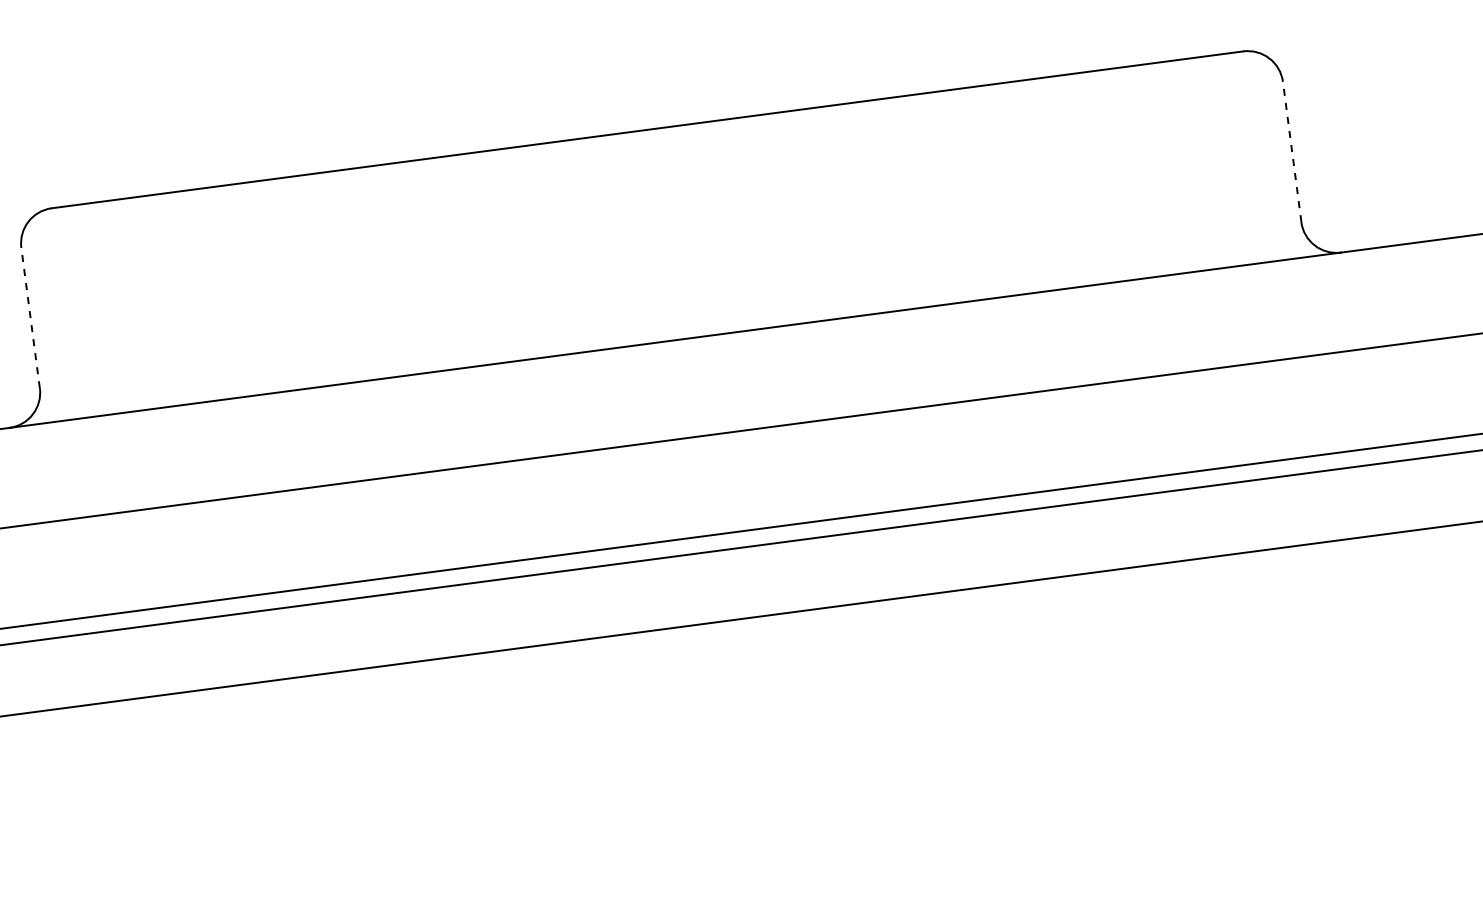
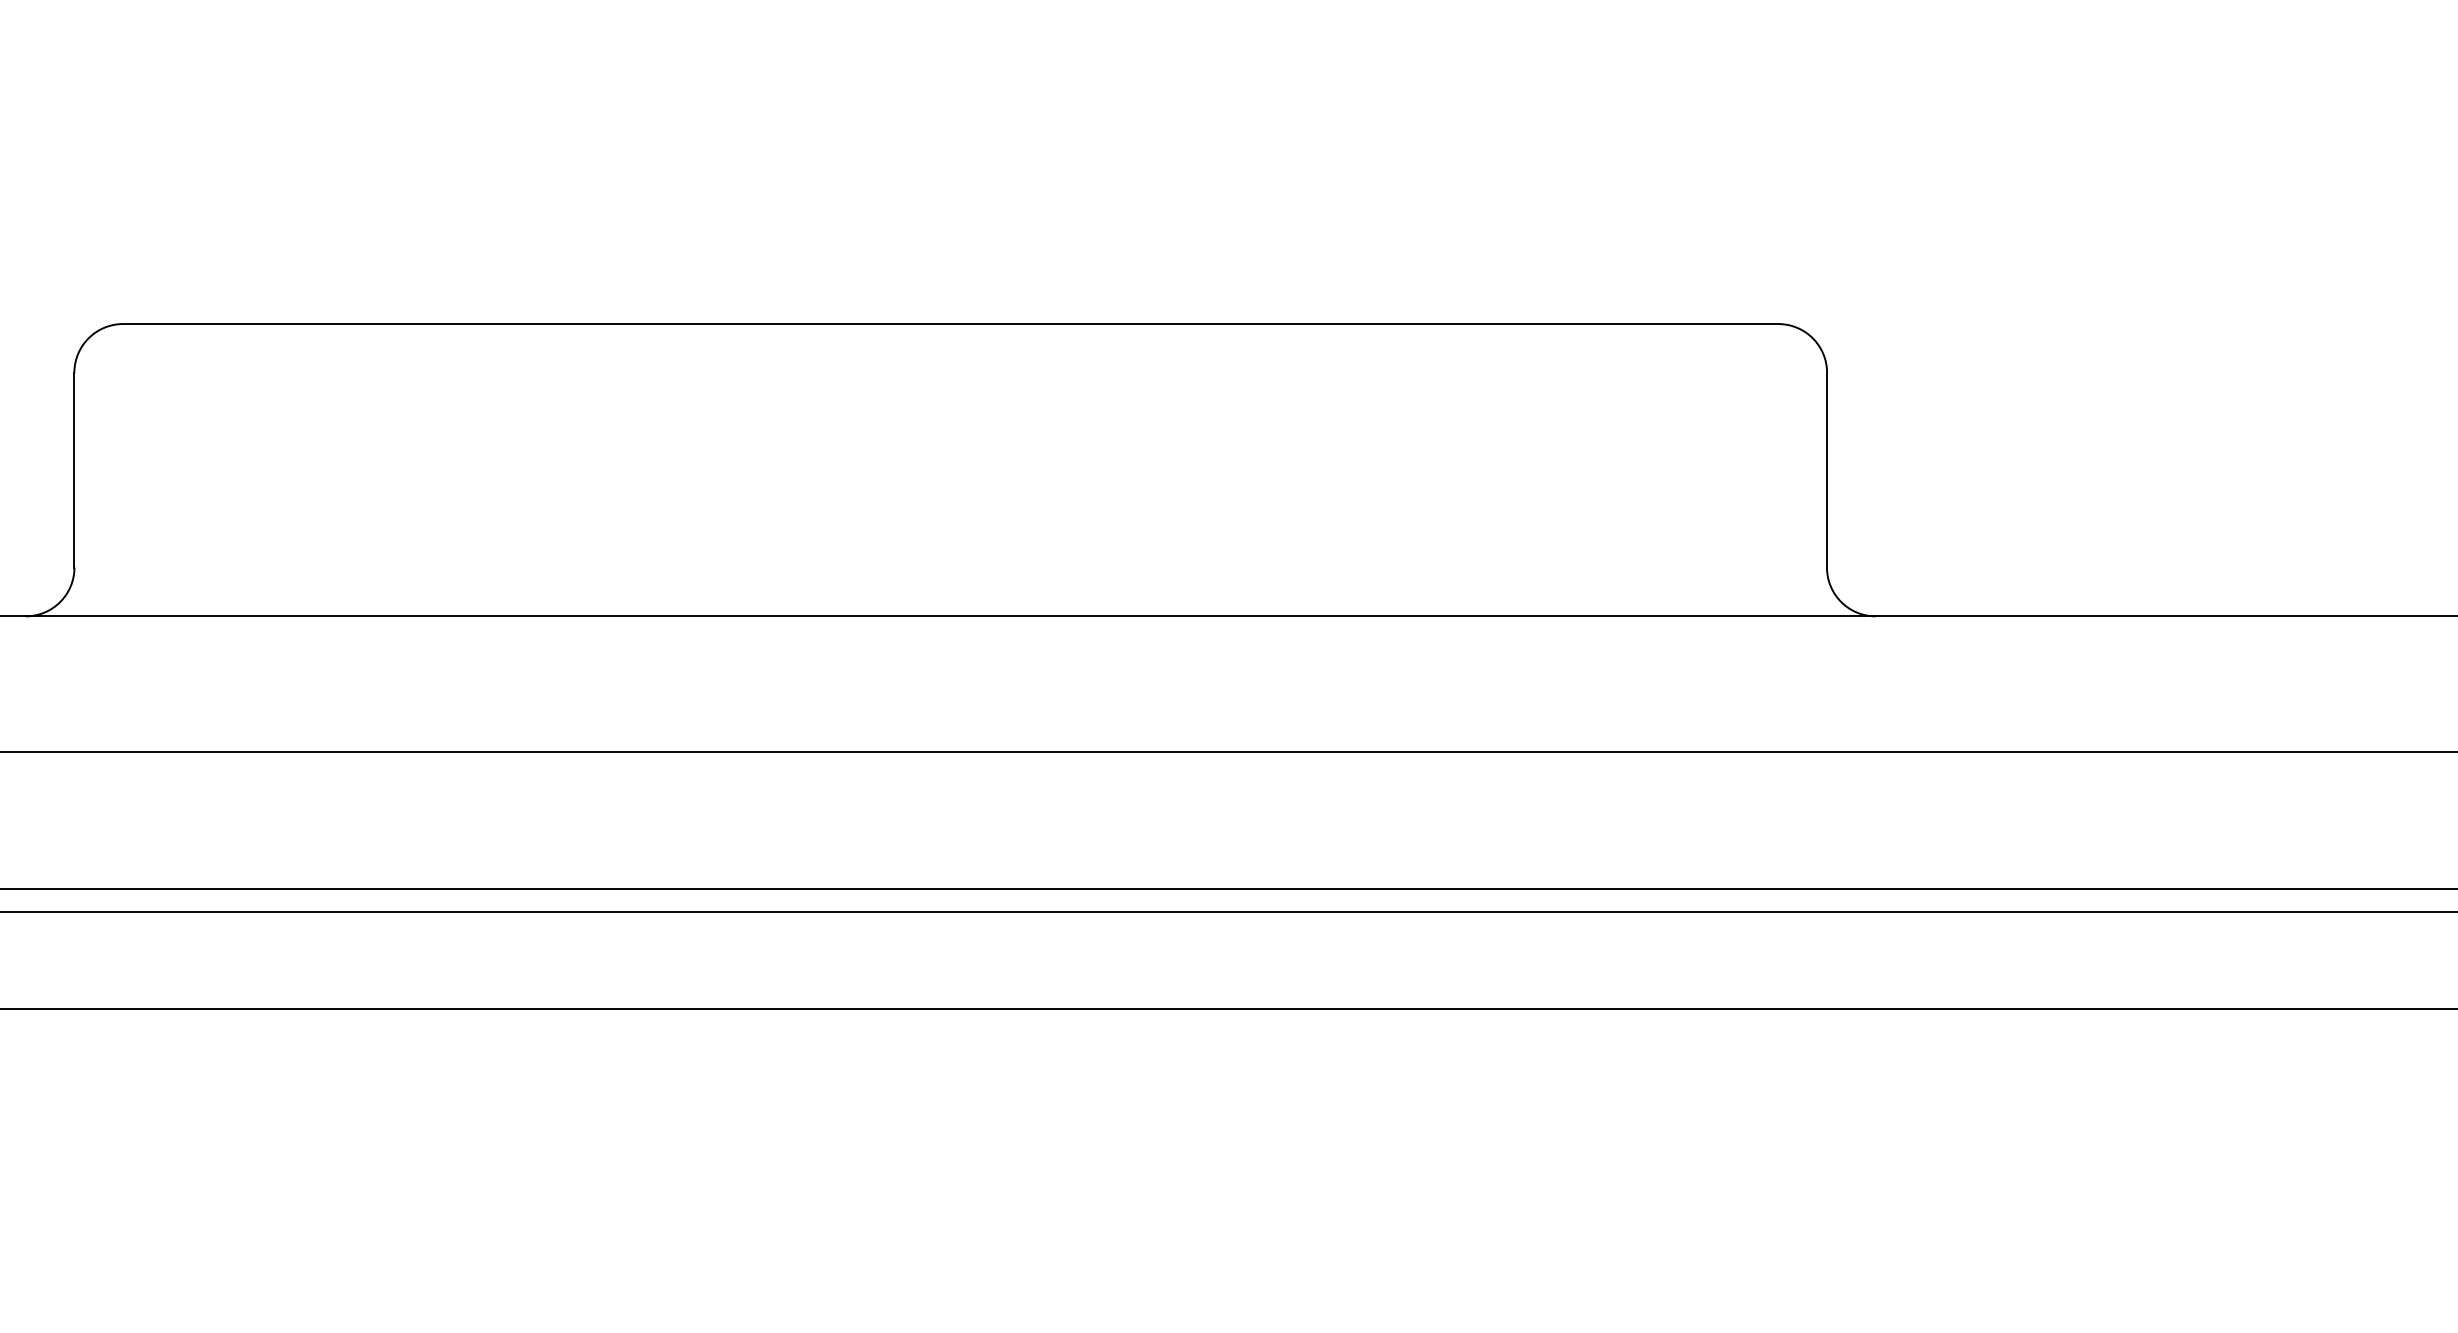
line: (1292, 151) -> (1827, 469), dashed -> solid
line: (30, 317) -> (74, 469), dashed -> solid

